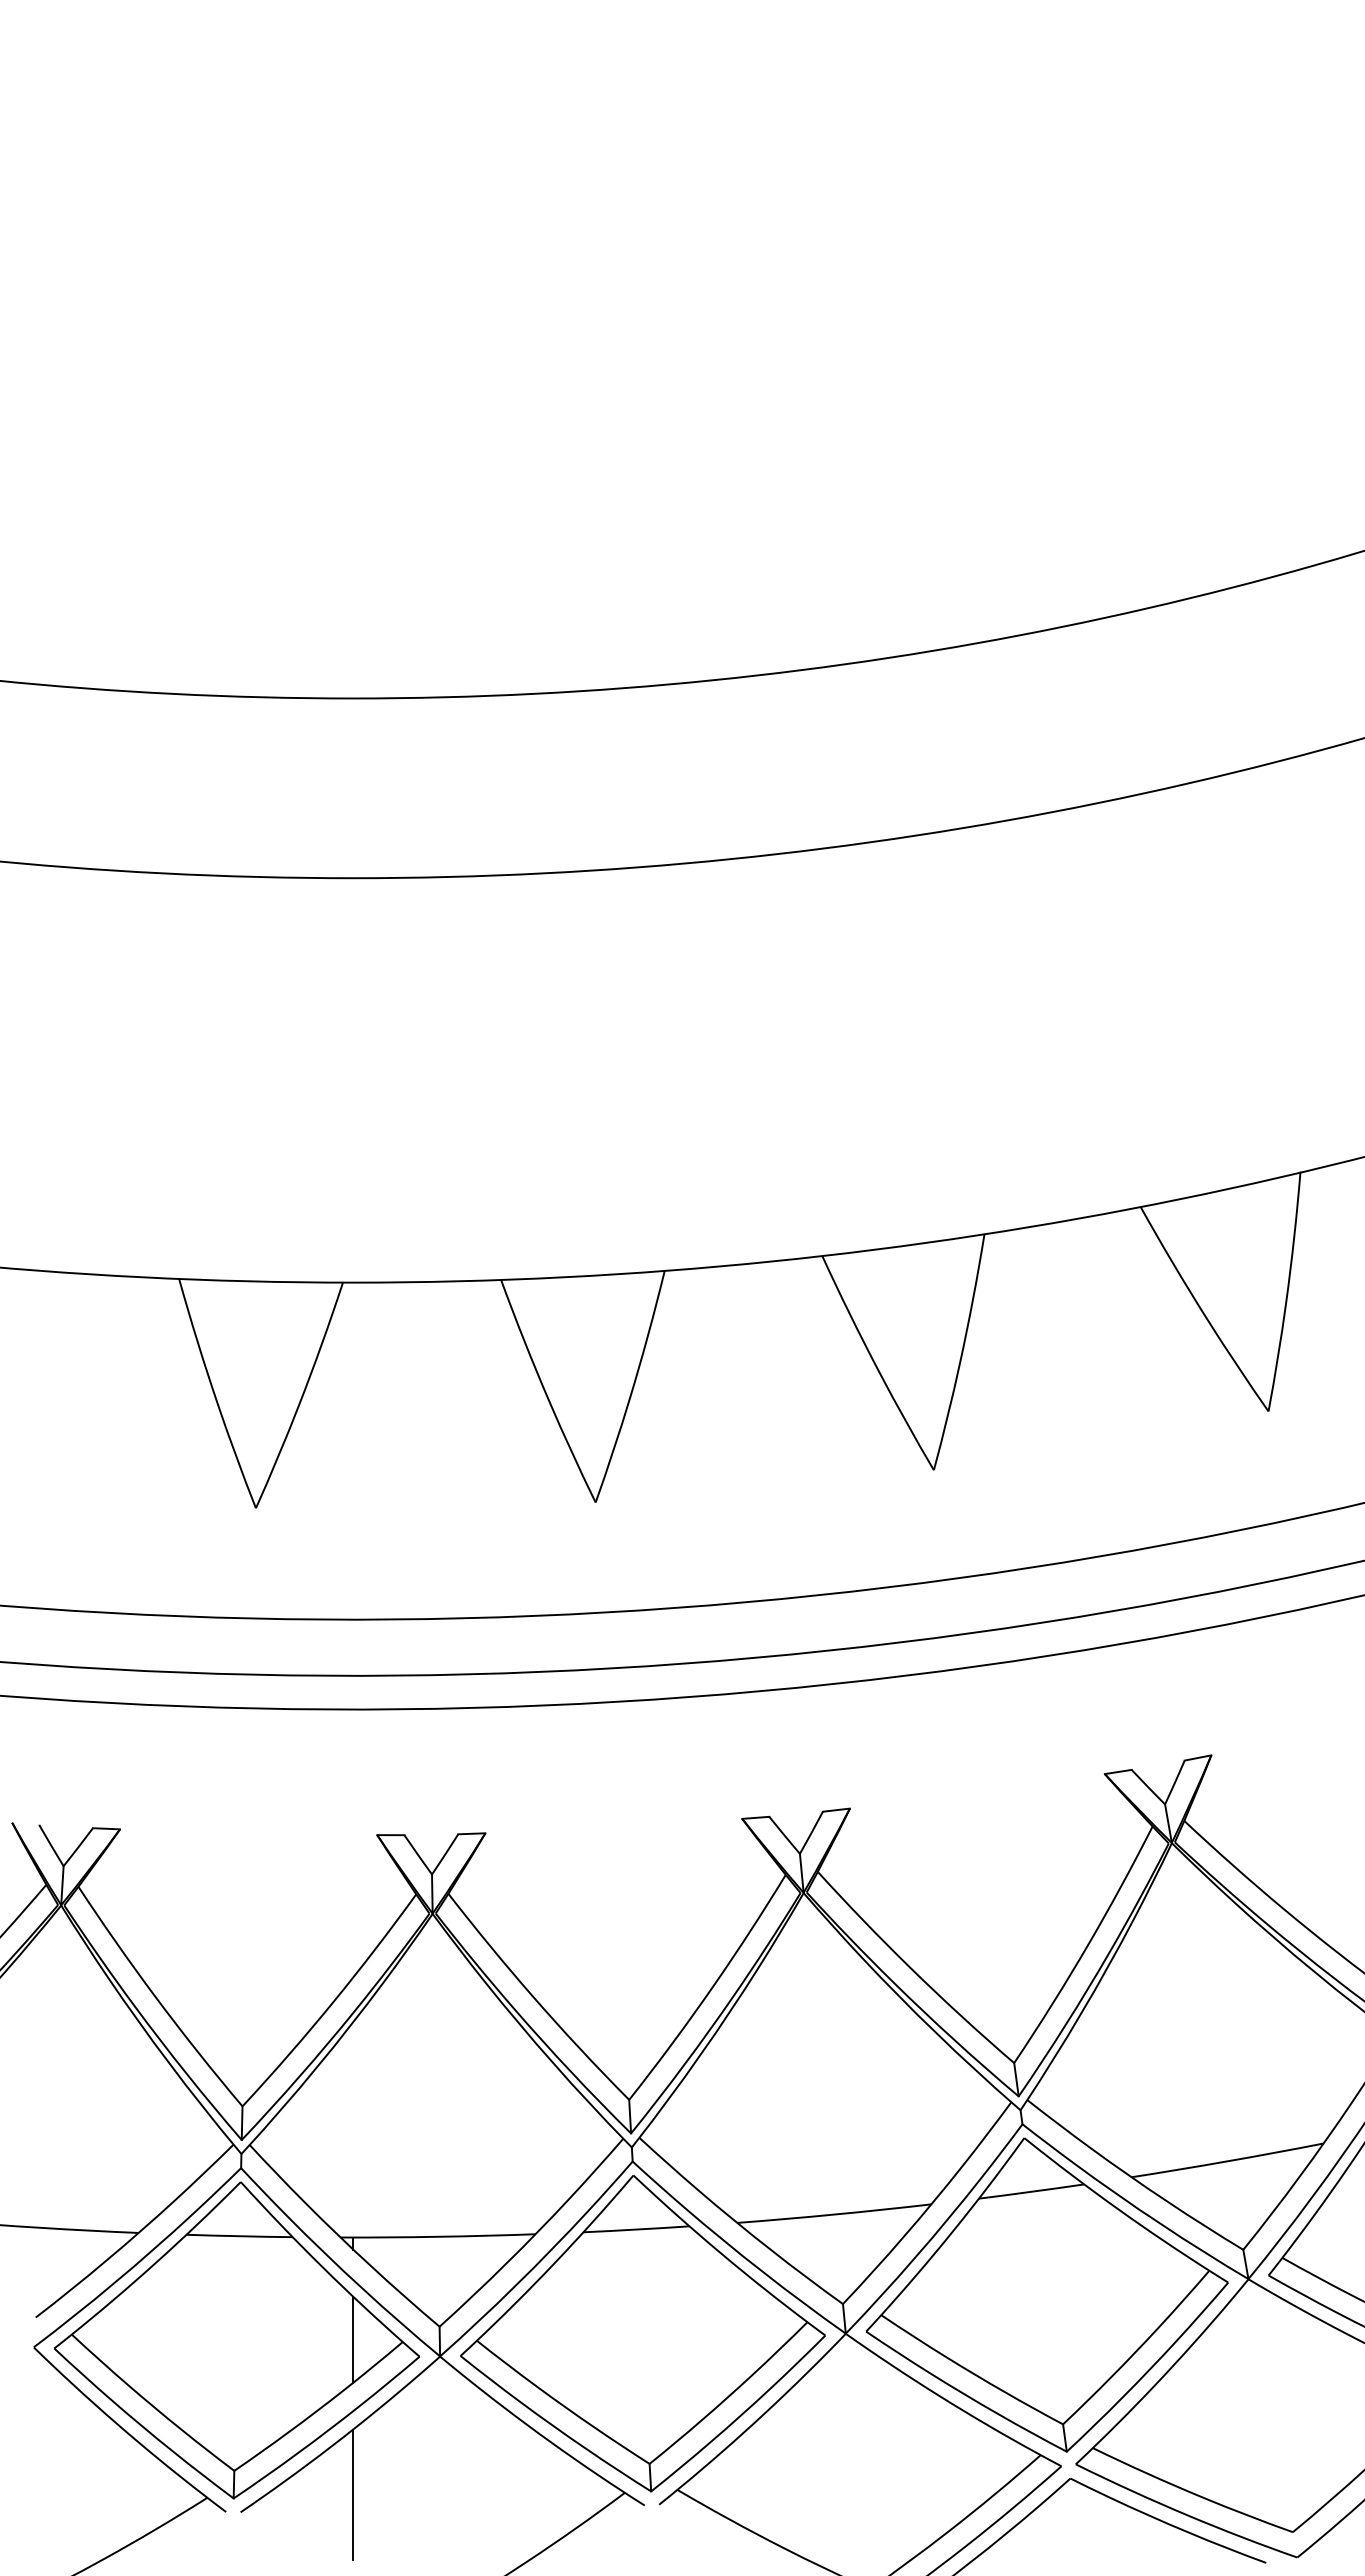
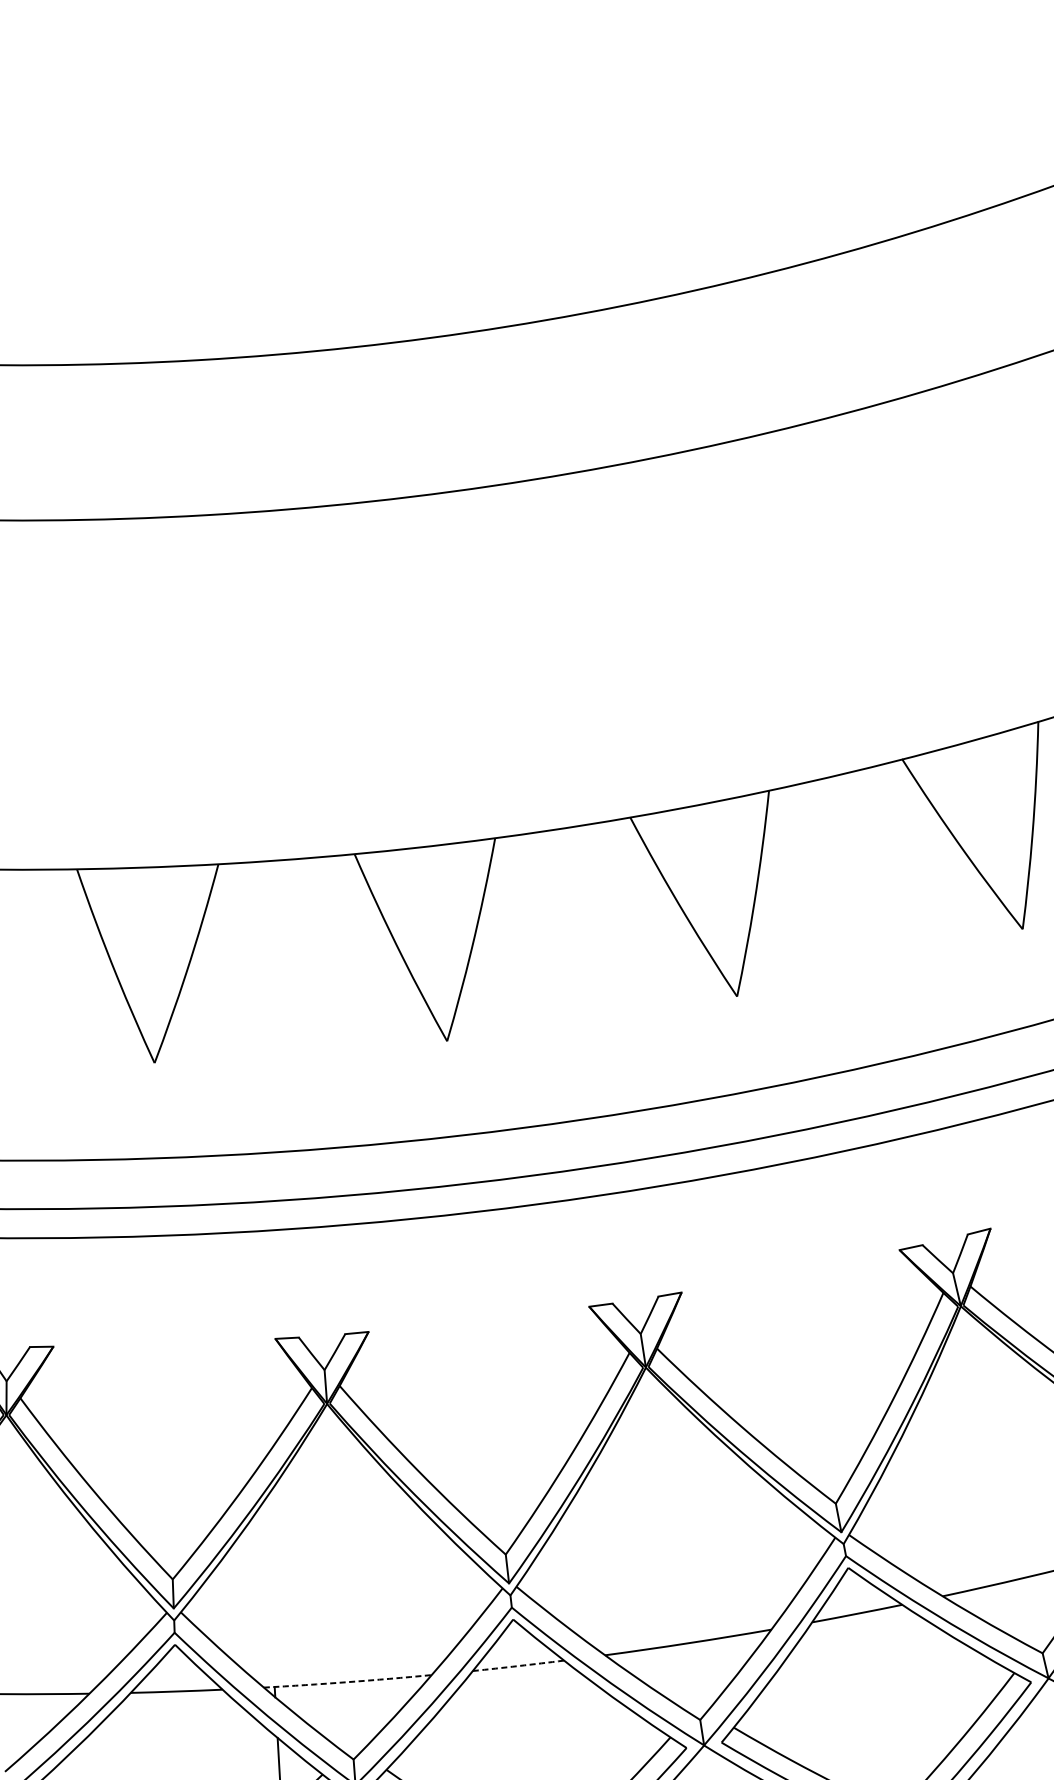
arc: (636, 2229) -> (518, 1665), solid -> dashed
arc: (438, 2236) -> (348, 1681), solid -> dashed

